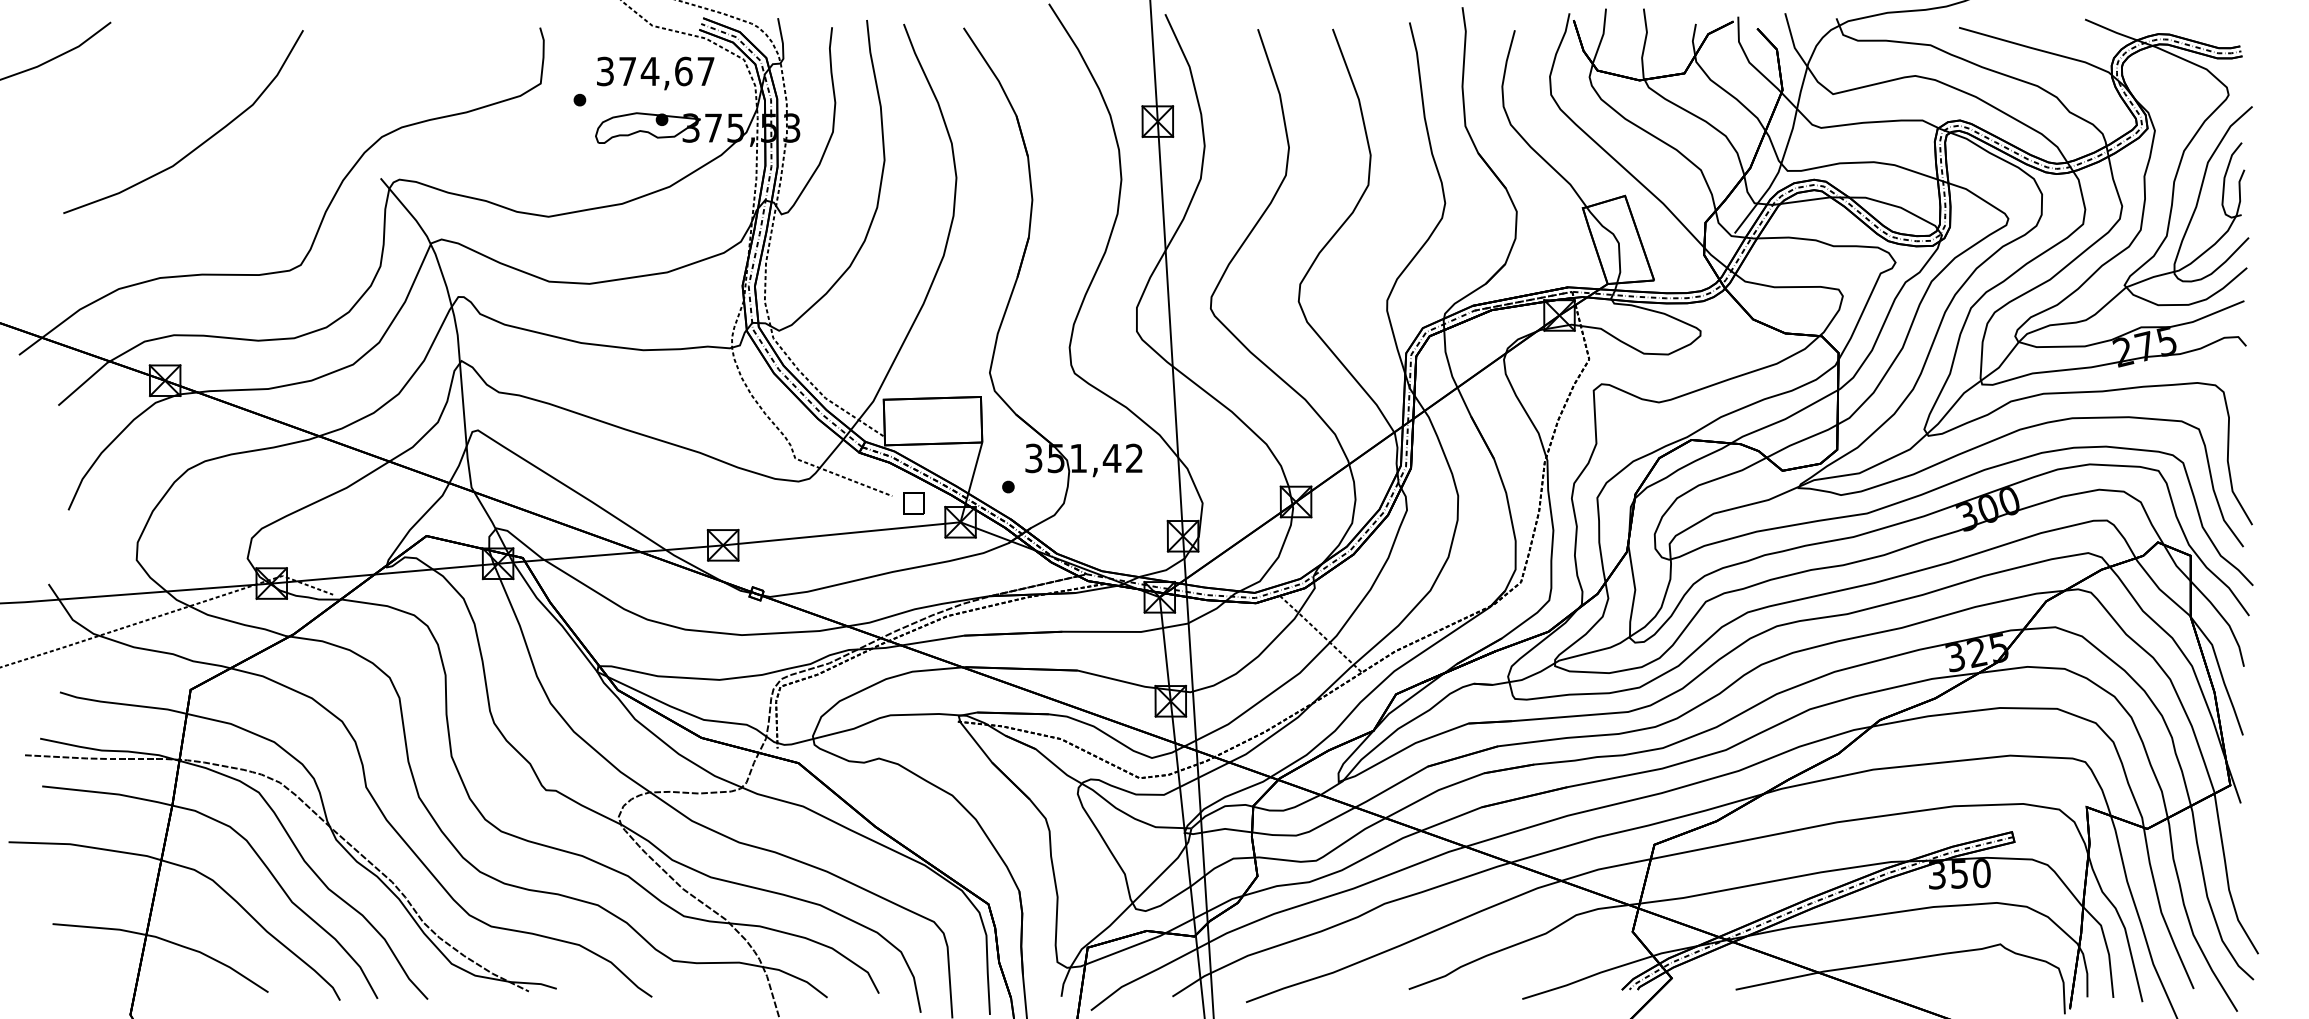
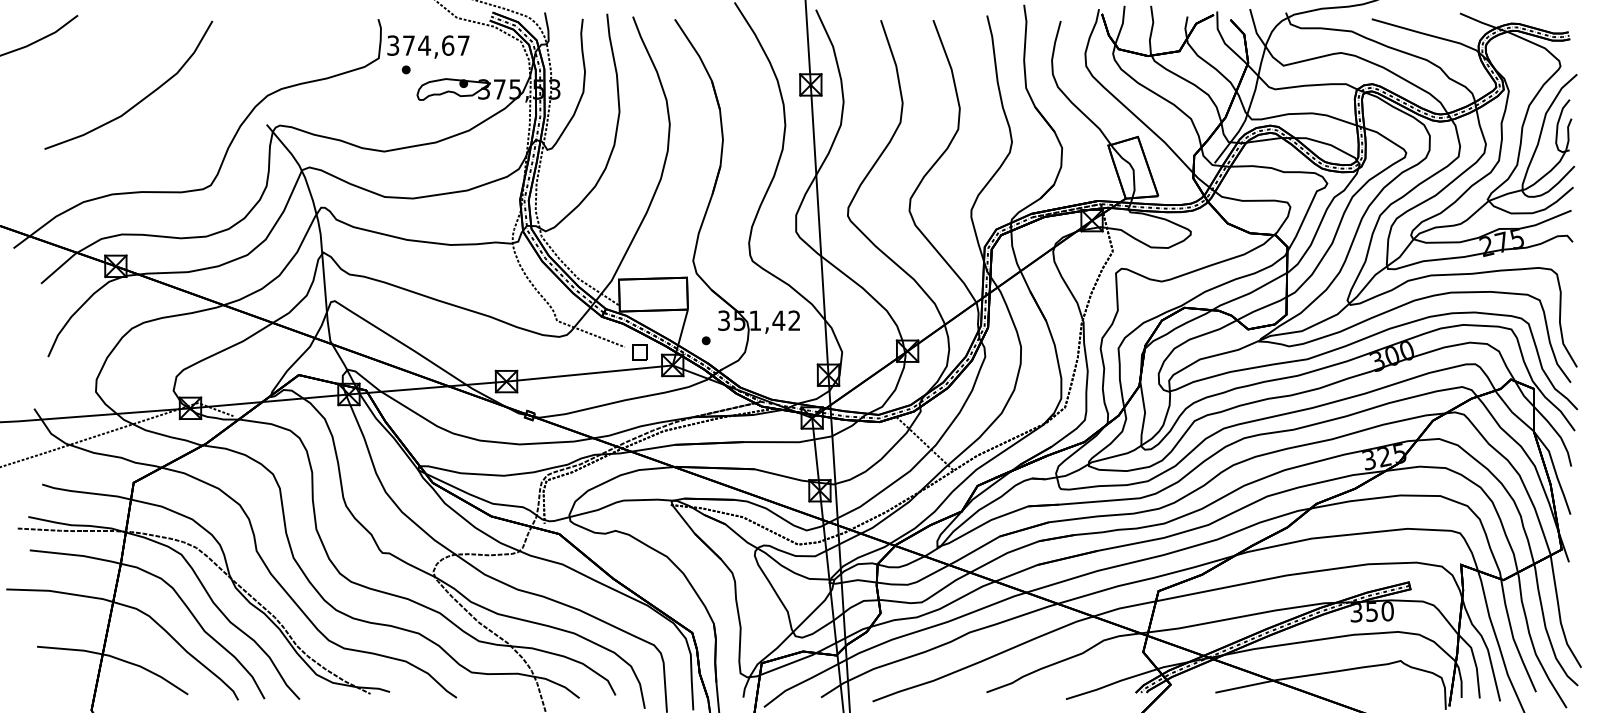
text: (655, 73) -> (428, 47), moved

